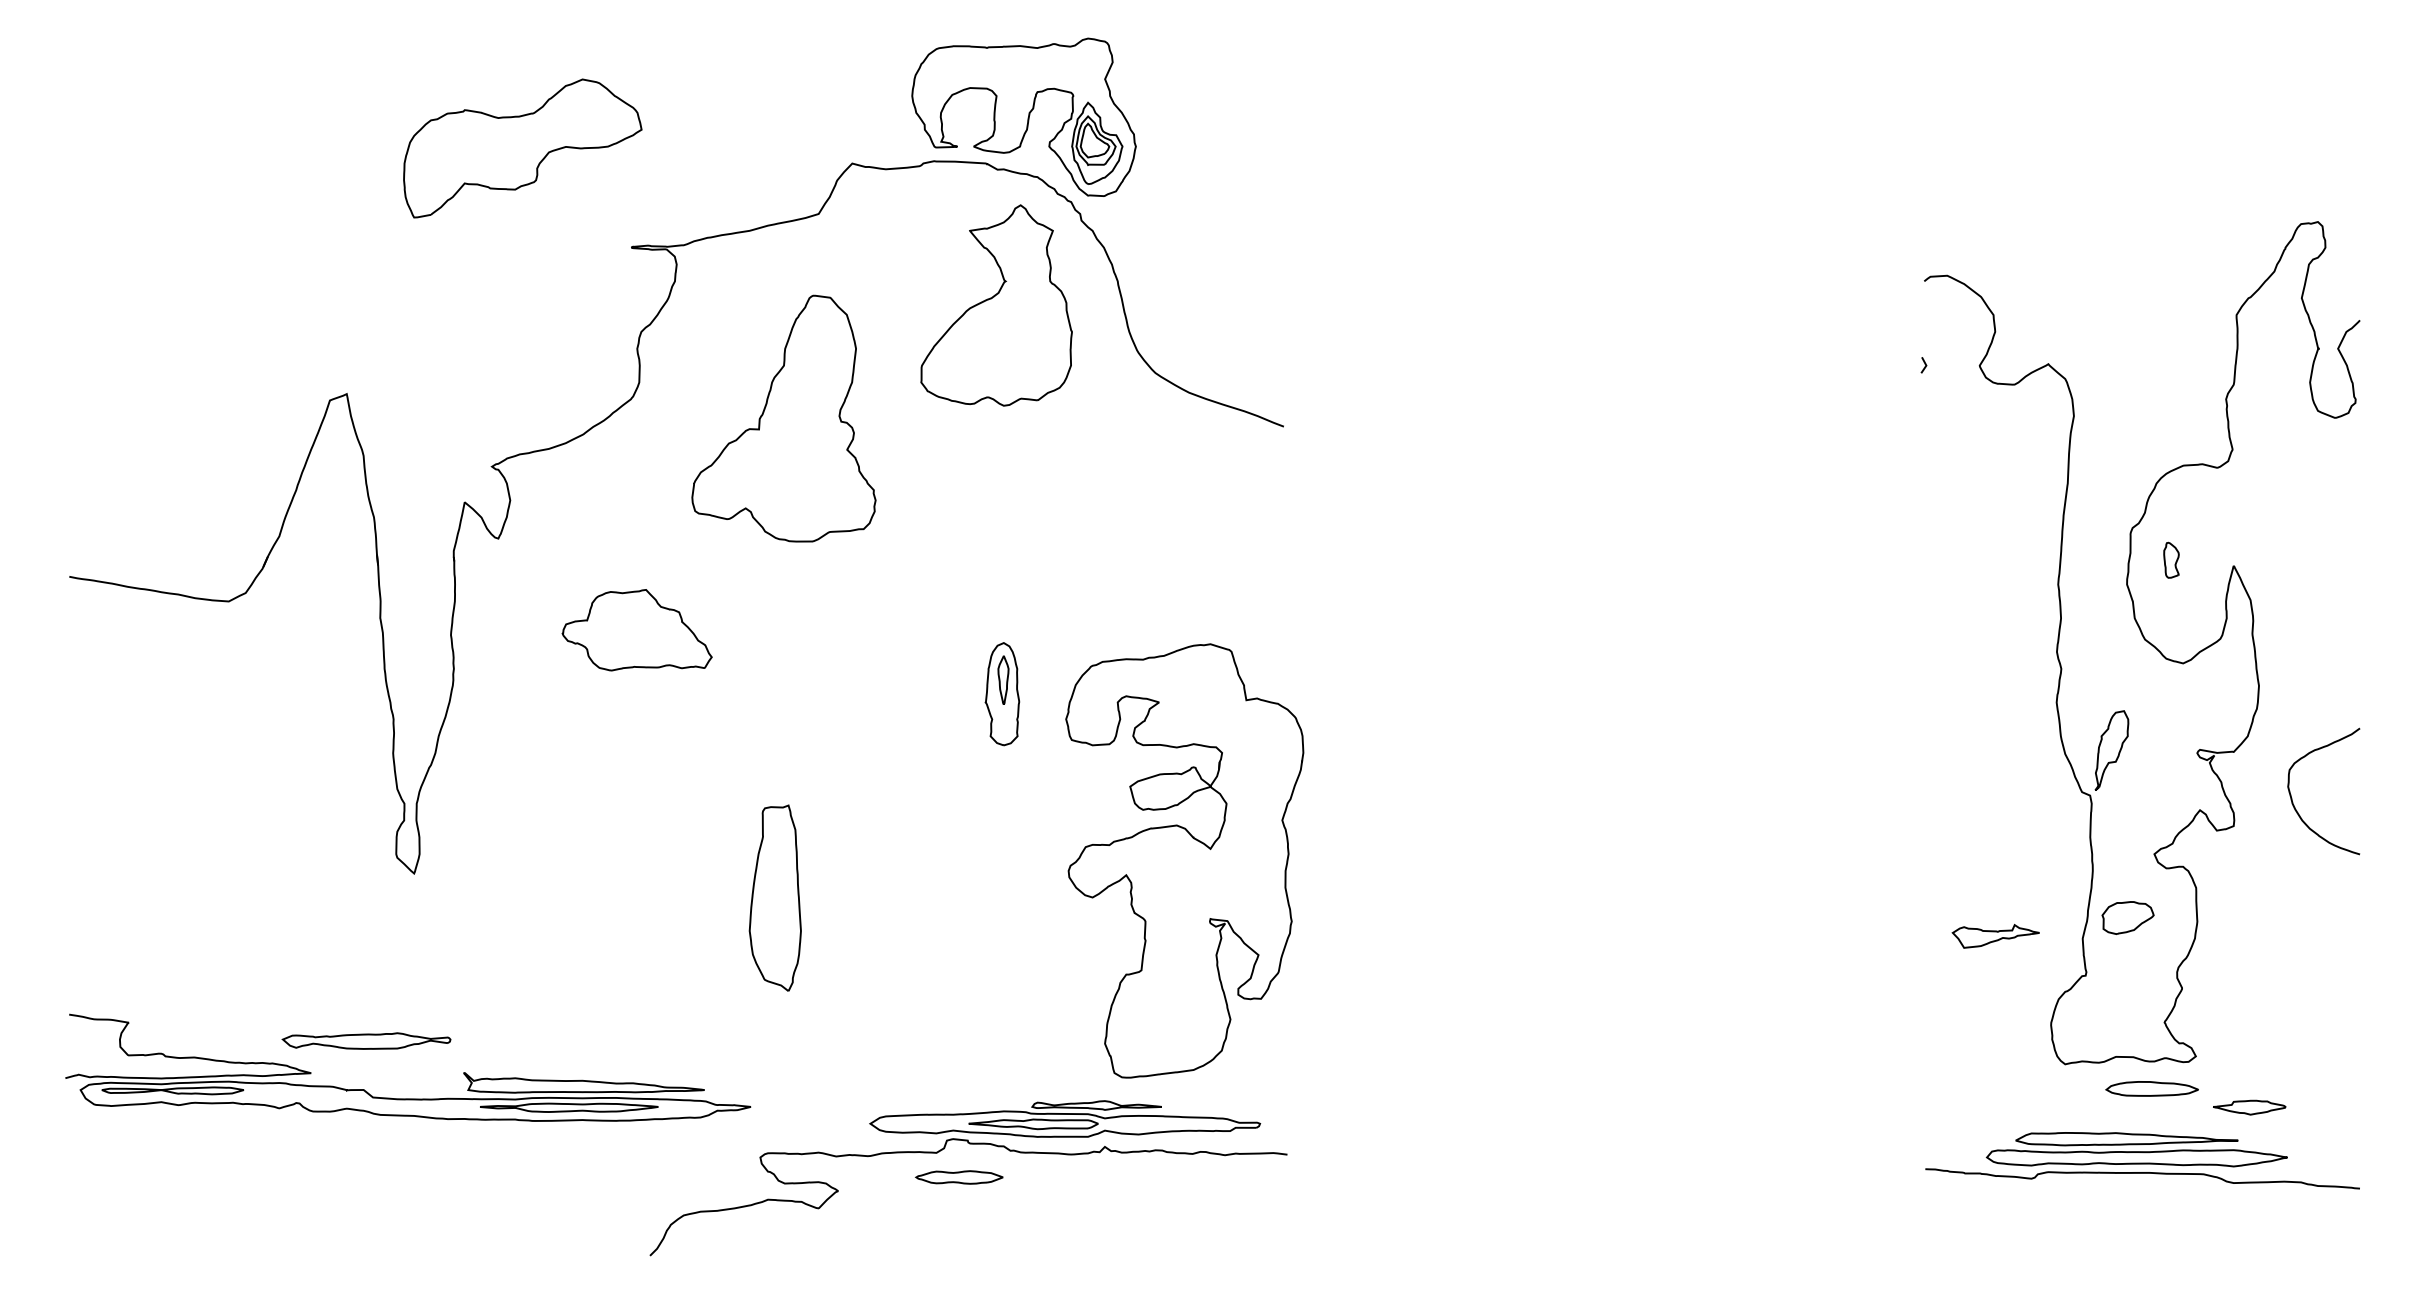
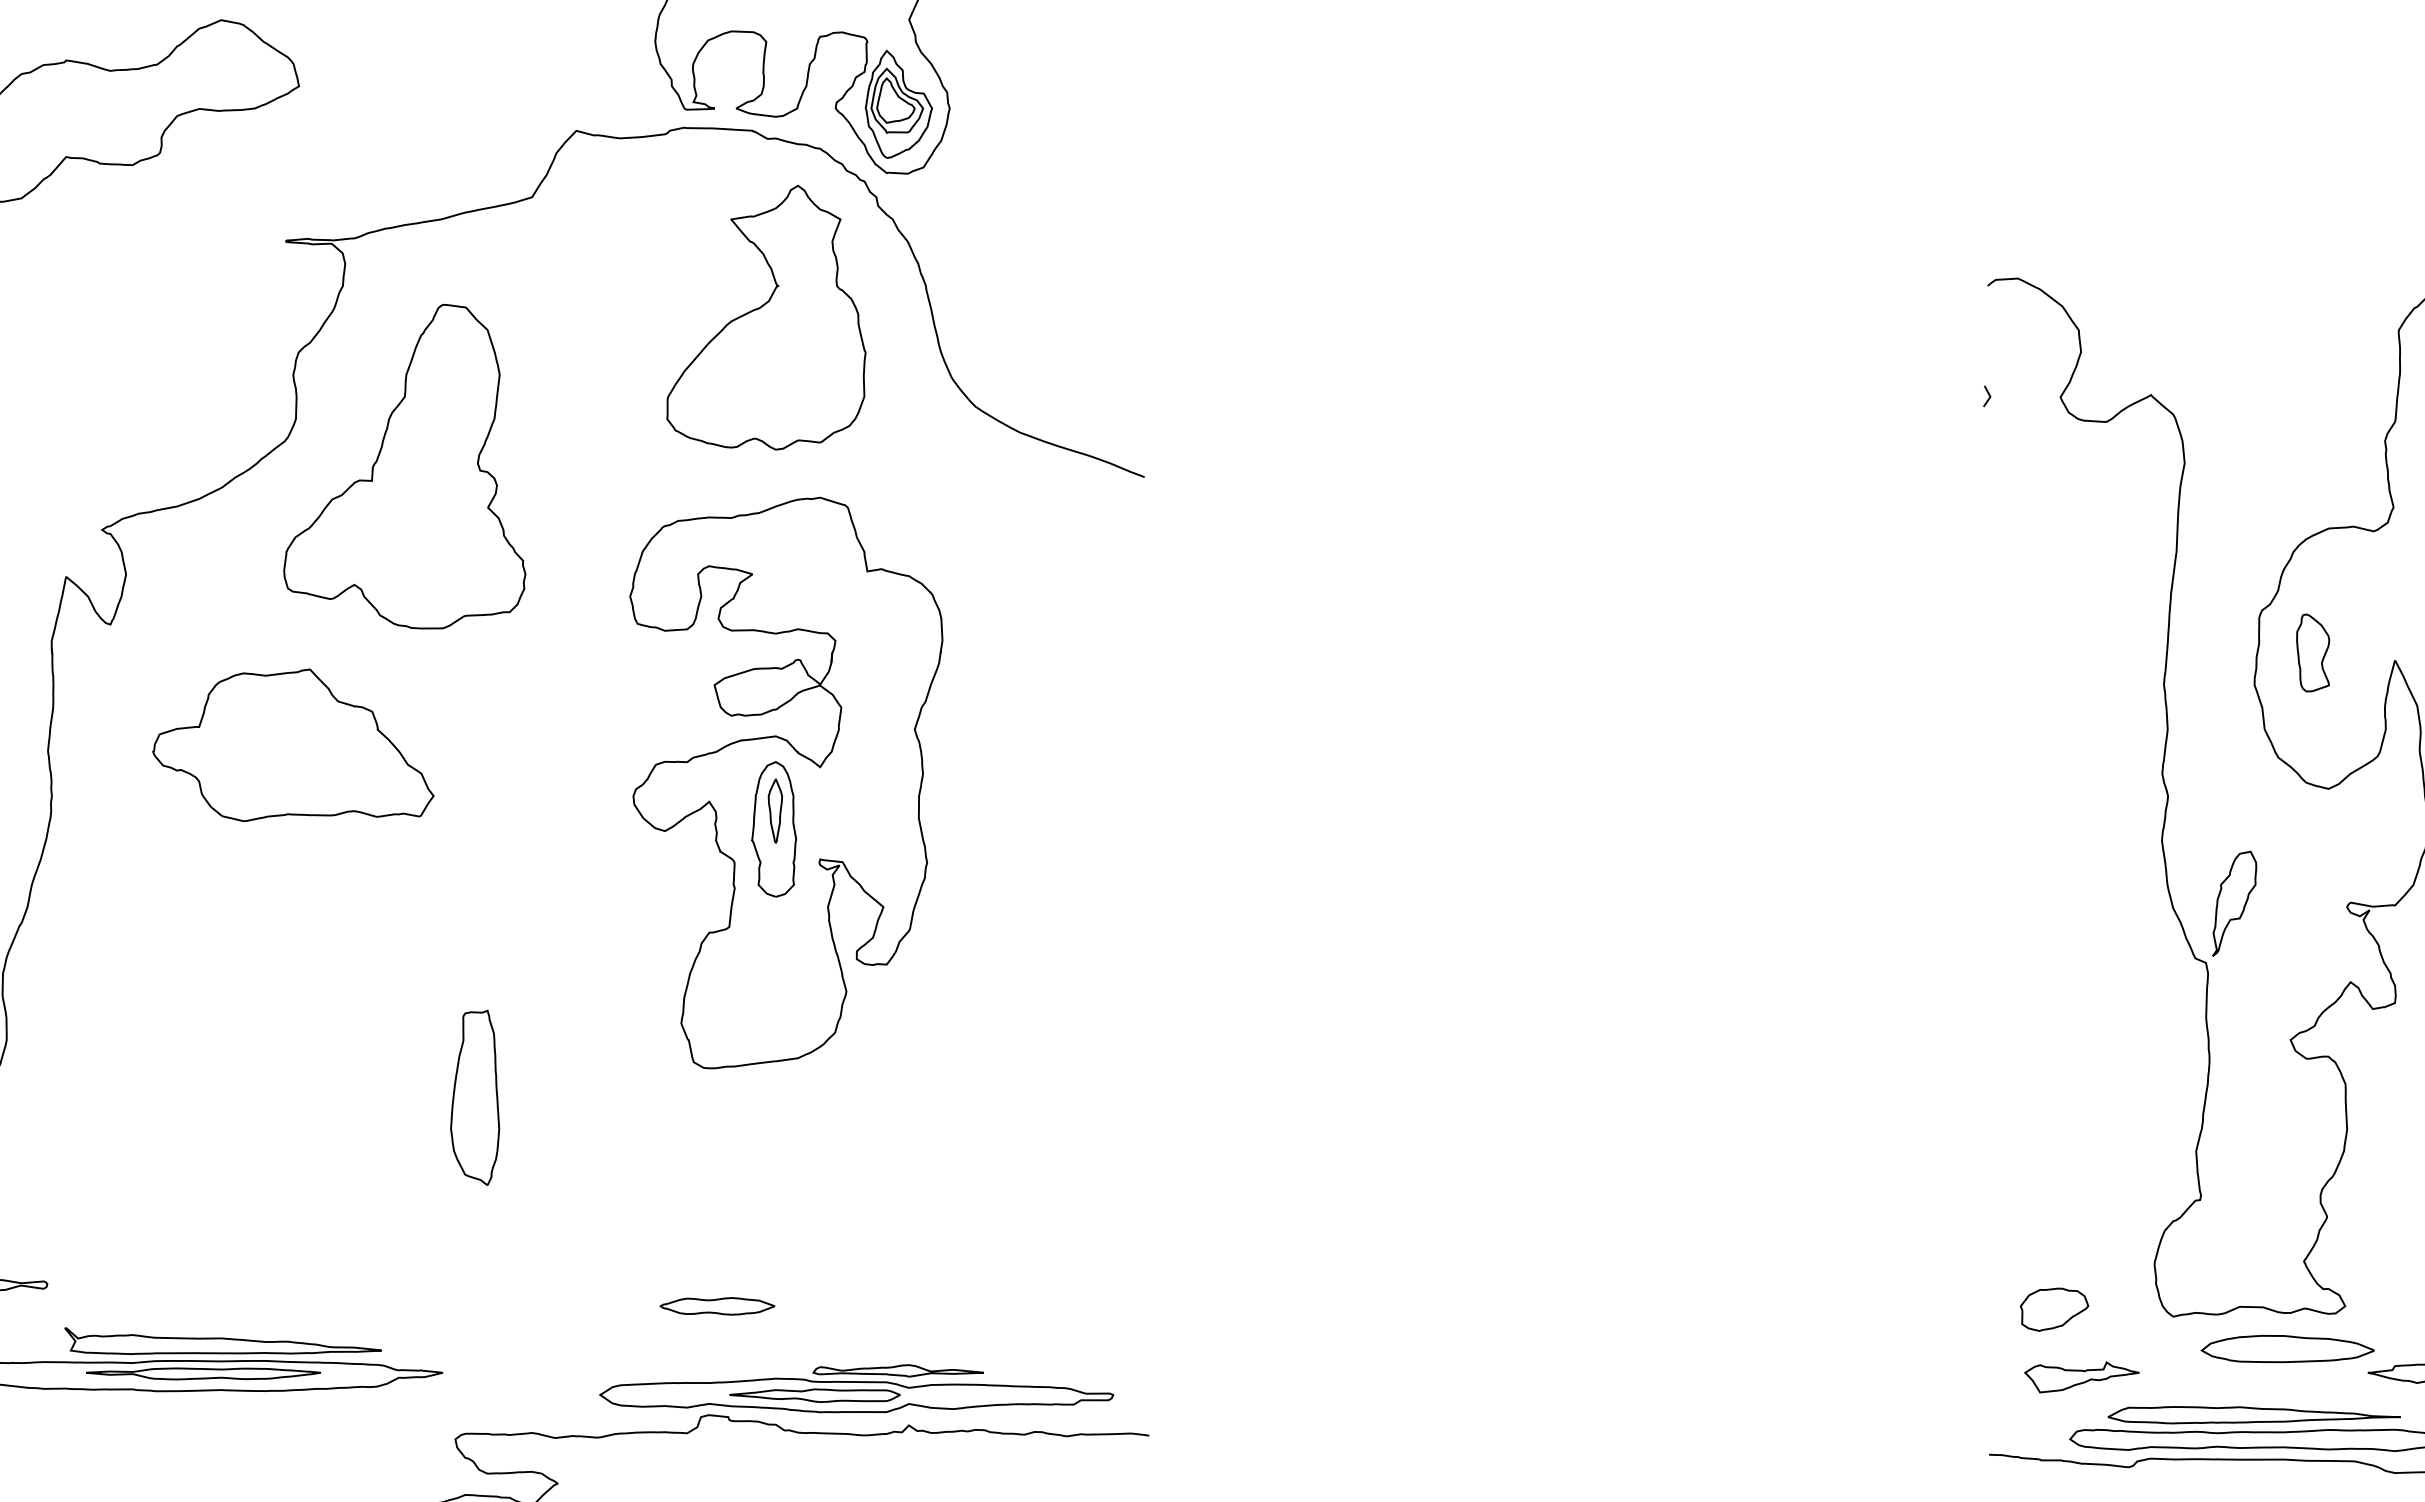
part: (783, 418) -> (404, 466), moved
part: (2171, 560) -> (2313, 653), size x1.67
part: (636, 629) -> (292, 744), size x1.43
part: (1184, 860) -> (785, 782), moved
part: (775, 897) -> (475, 1097), size x0.71
part: (2127, 917) -> (2053, 1309), moved
part: (1995, 936) -> (2081, 1377), moved
part: (2151, 1088) -> (2286, 1348), size x1.43
part: (959, 1177) -> (717, 1306), moved

